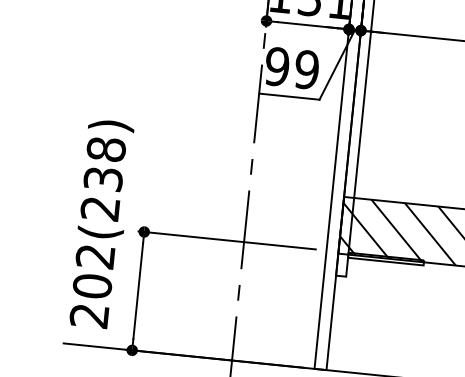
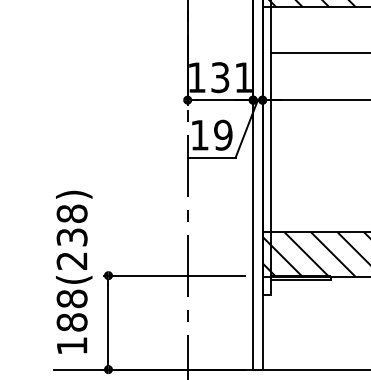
text: (277, 65) -> (199, 134), 99 -> 19
text: (91, 285) -> (71, 321), 202(238) -> 188(238)

